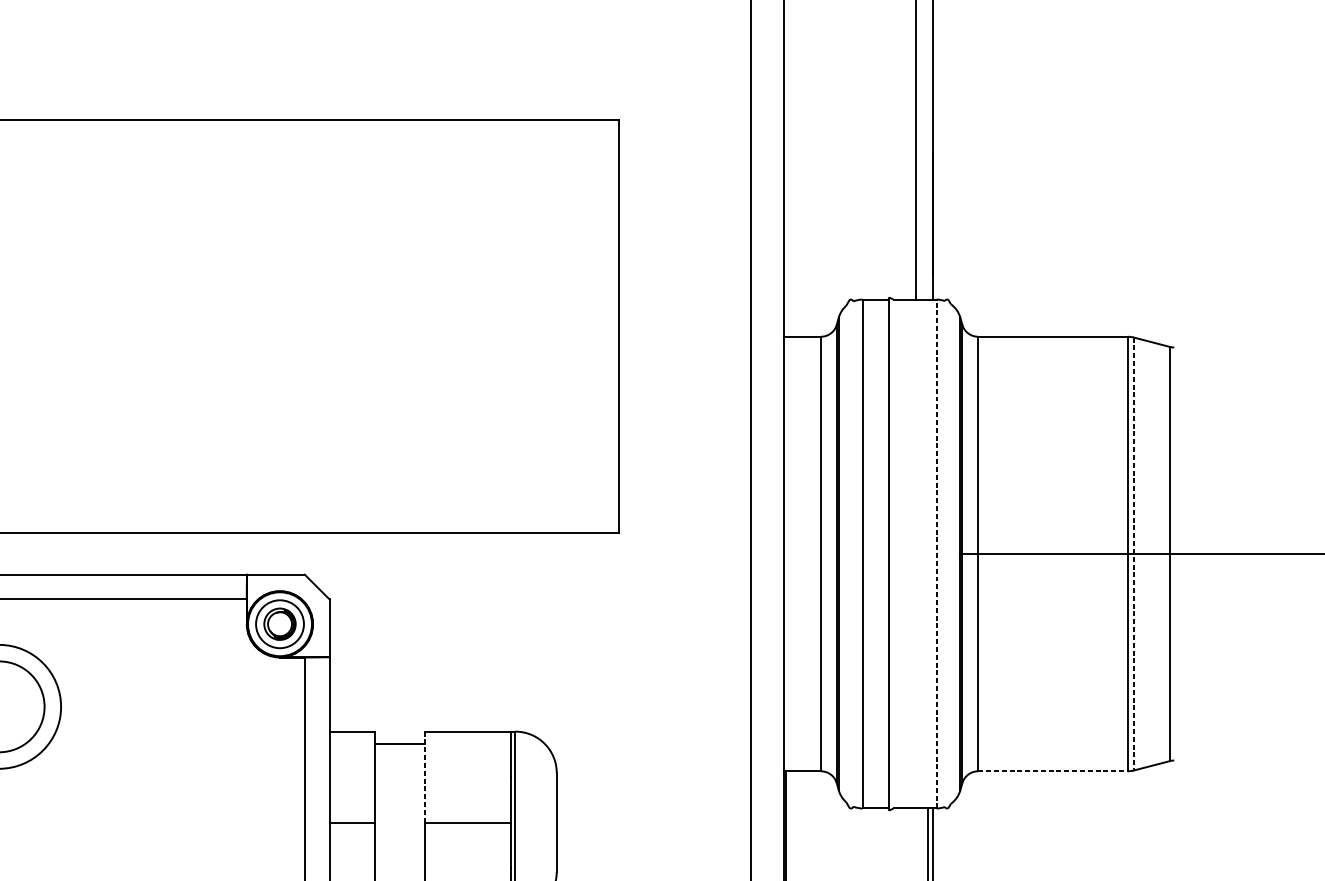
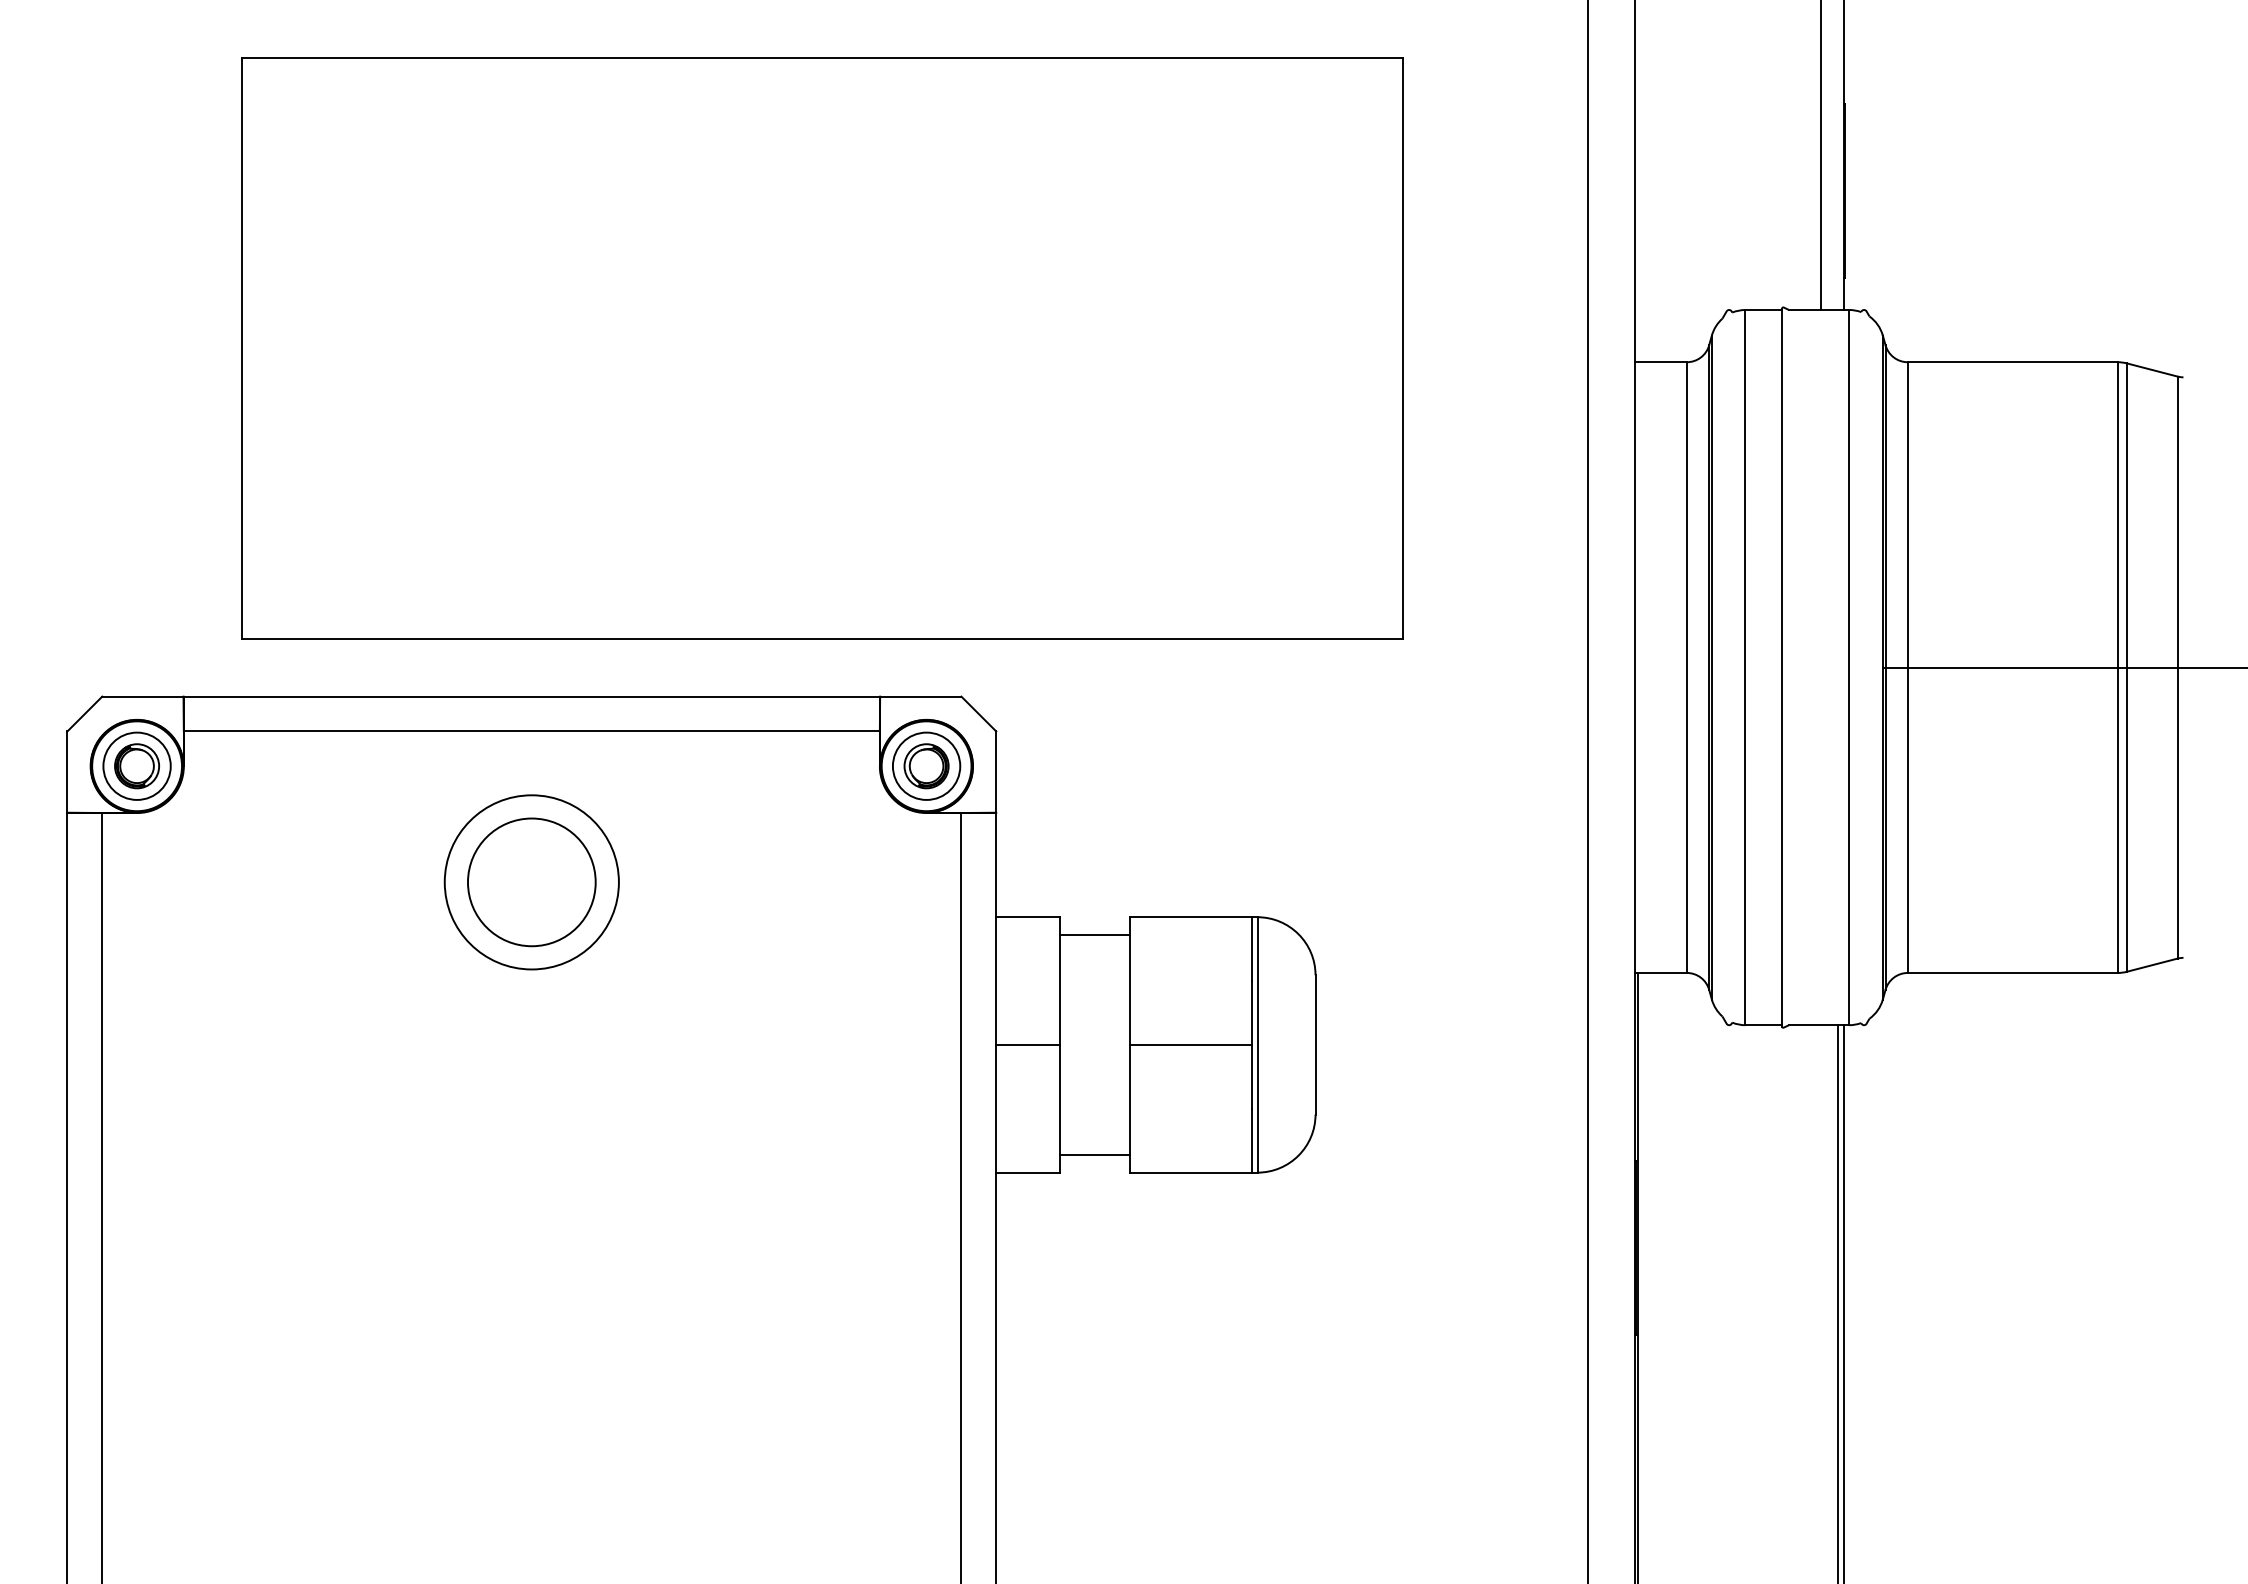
line: (936, 553) -> (1849, 667), dashed -> solid
line: (1133, 554) -> (2126, 668), dashed -> solid
line: (1053, 770) -> (2013, 972), dashed -> solid
line: (424, 777) -> (1129, 981), dashed -> solid

